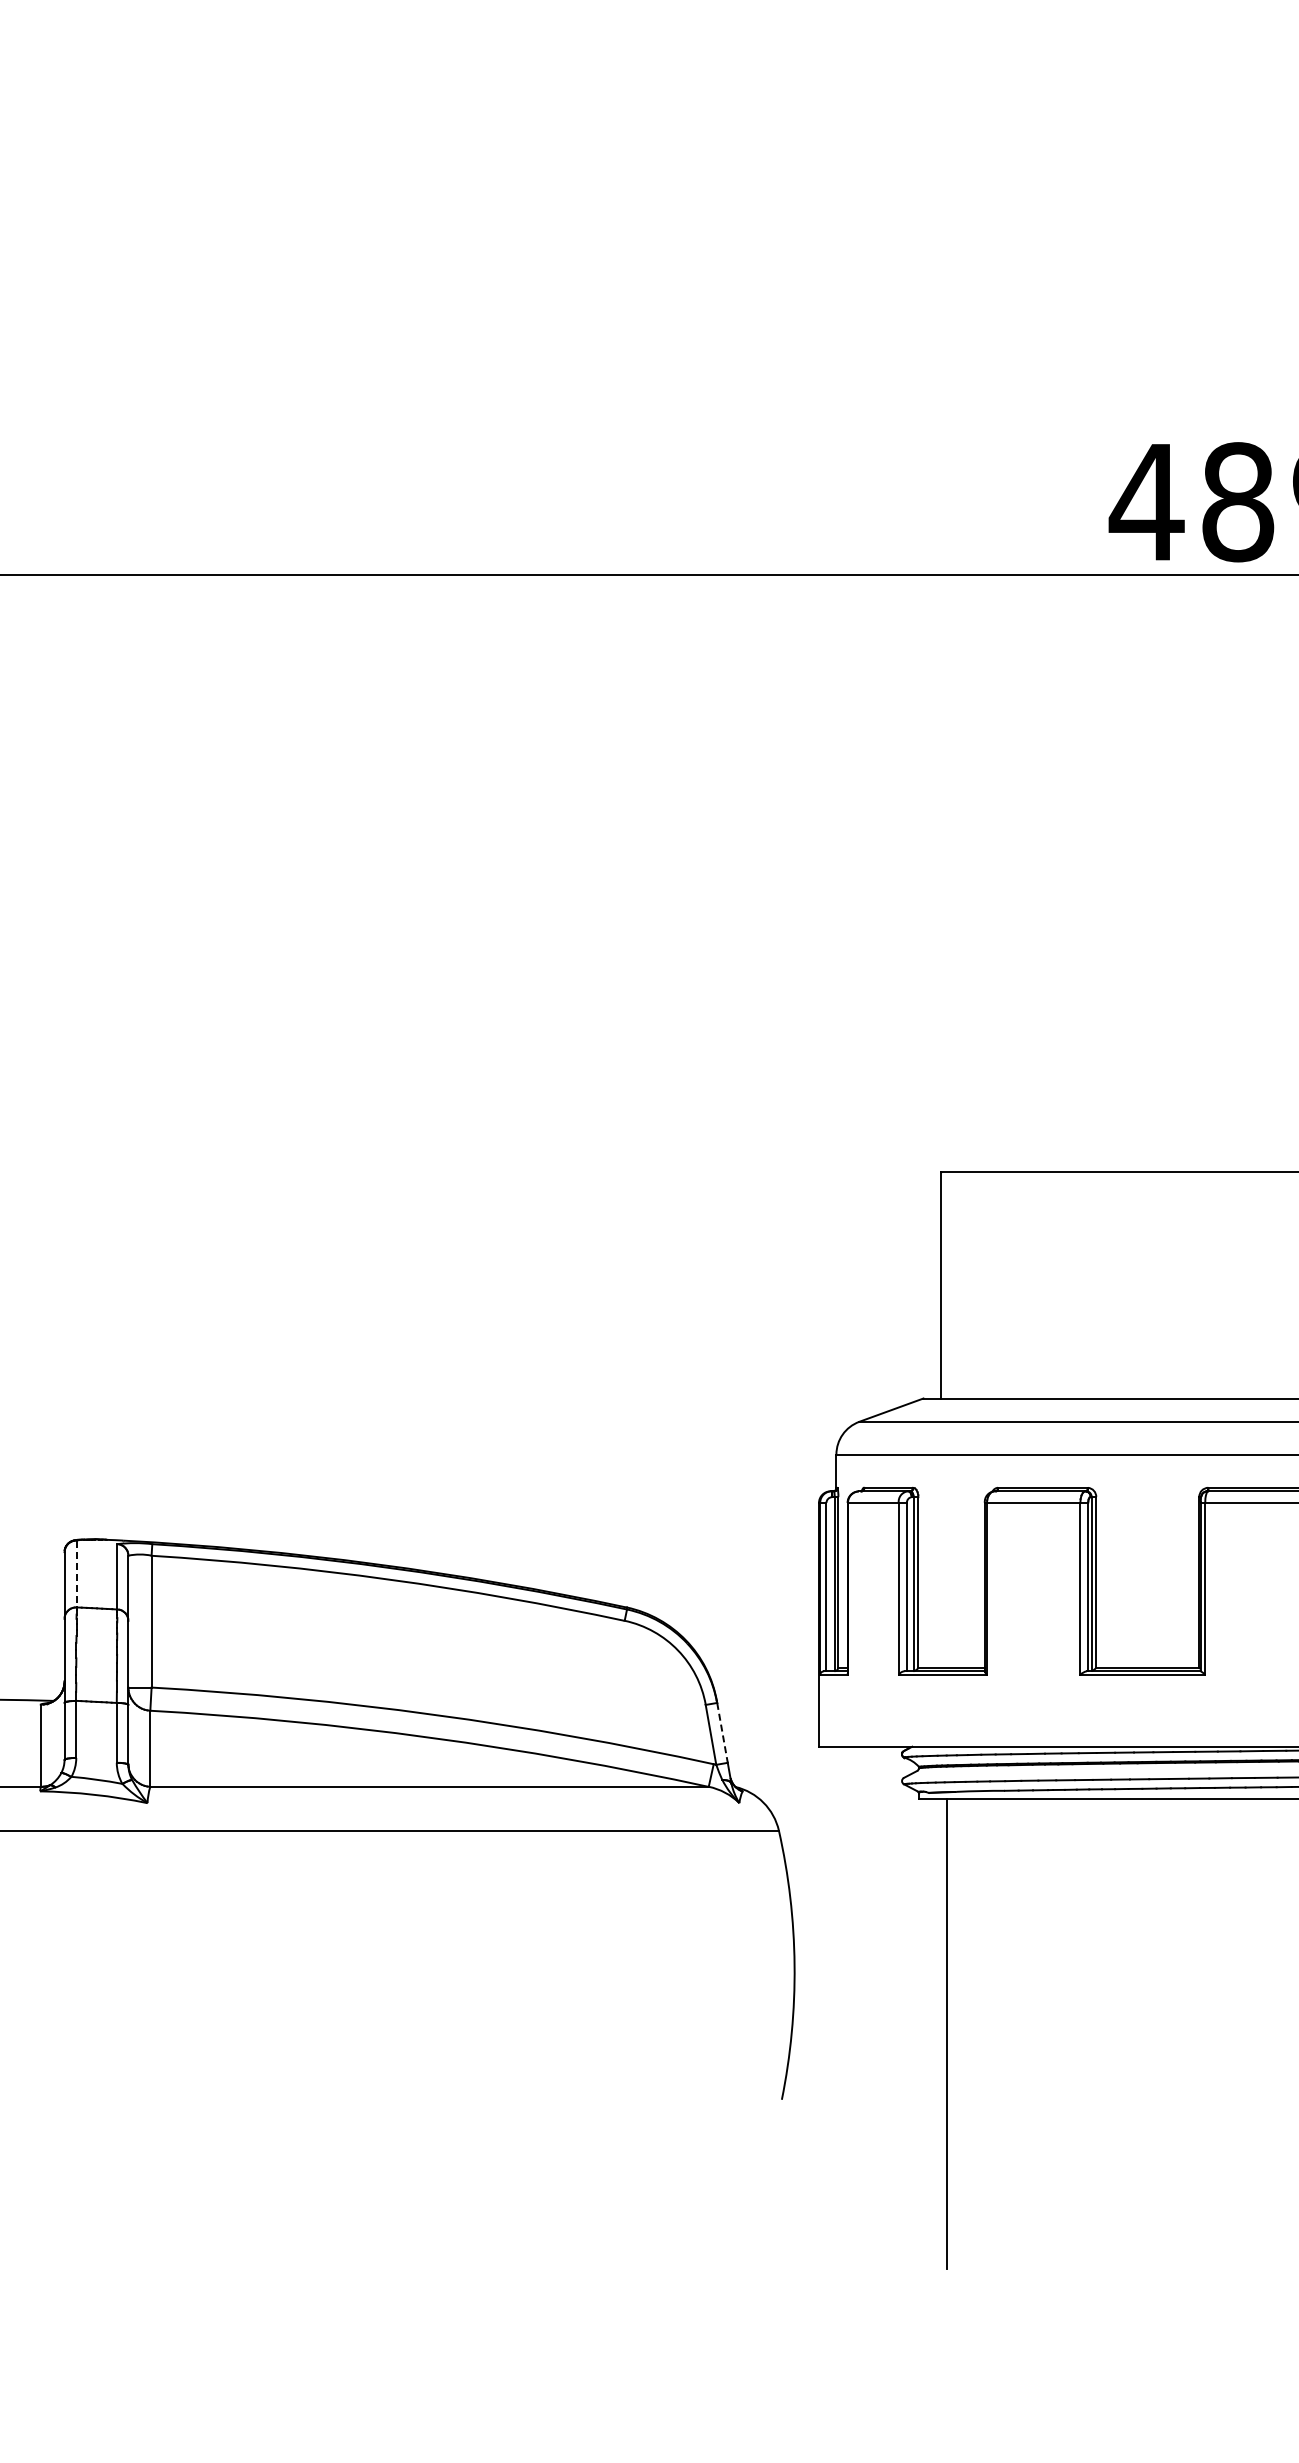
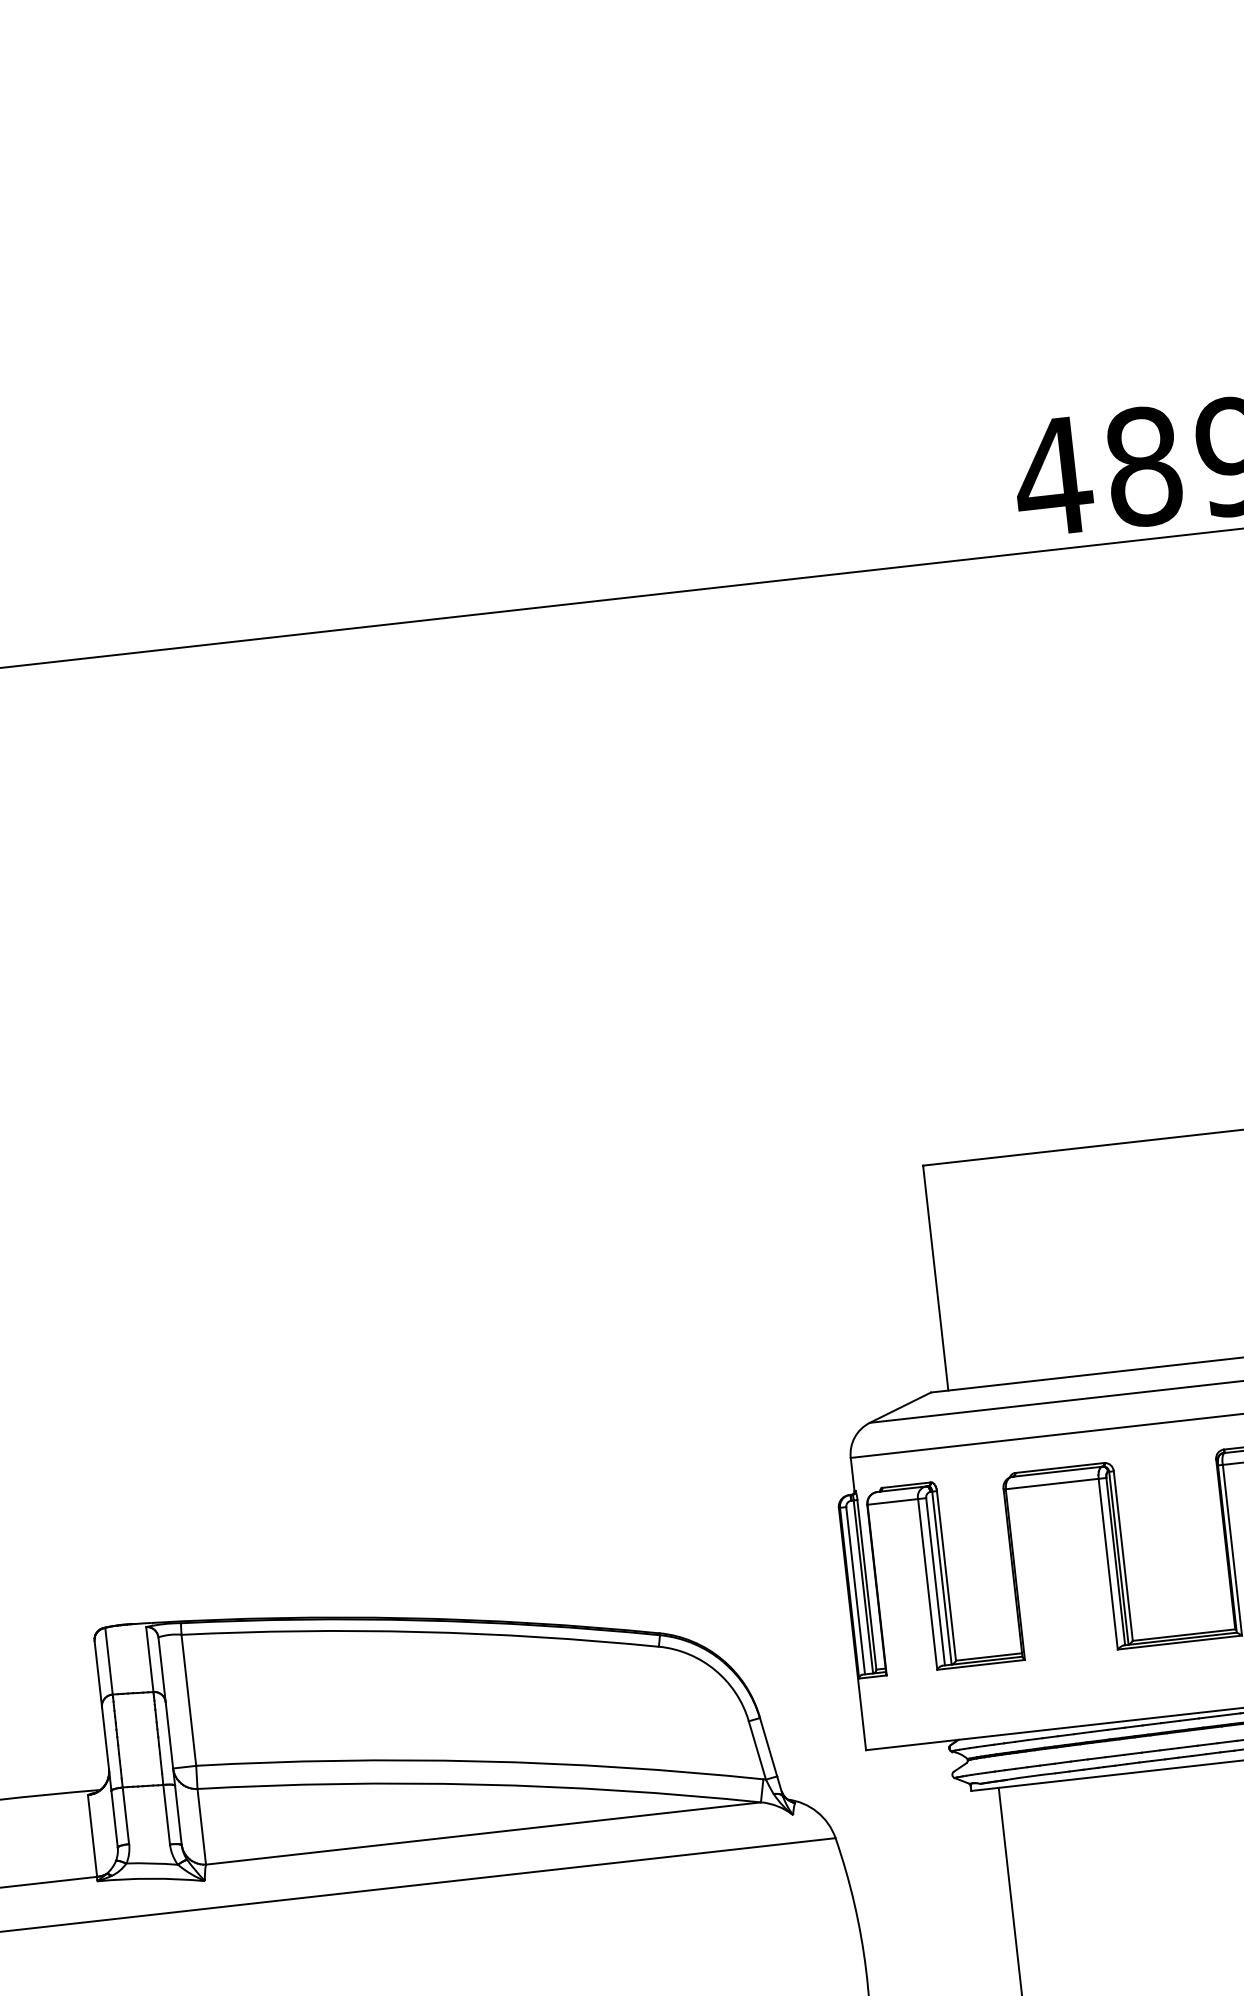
line: (76, 1574) -> (108, 1661), dashed -> solid
line: (722, 1733) -> (768, 1747), dashed -> solid

